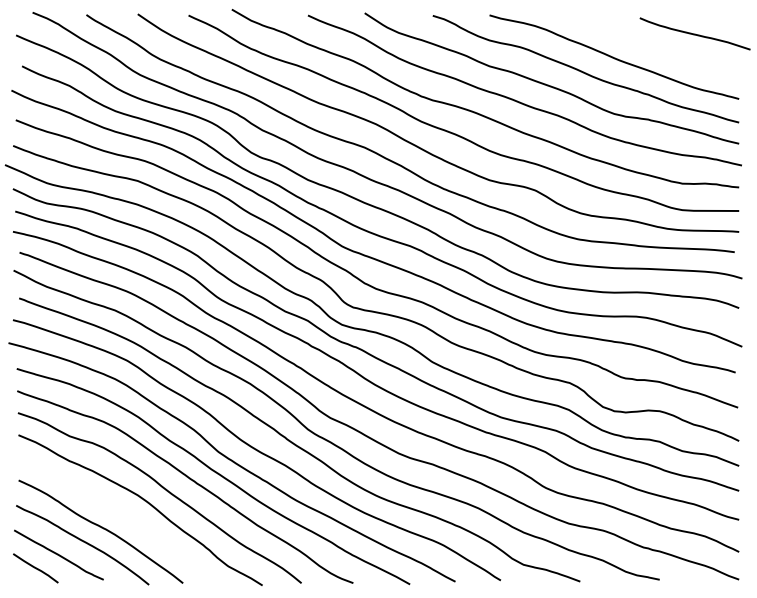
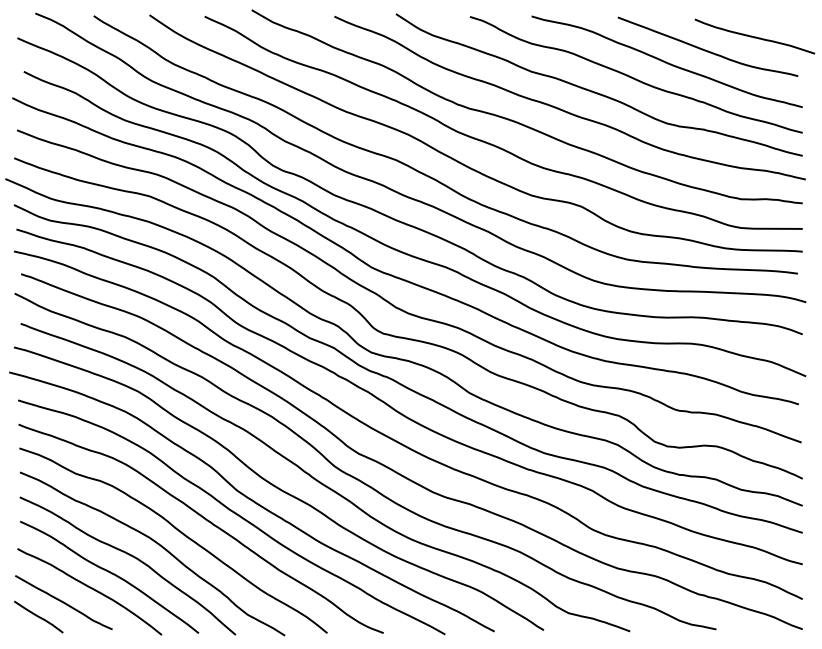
curve: (649, 45) -> (705, 49), added
curve: (122, 513) -> (132, 557), added

